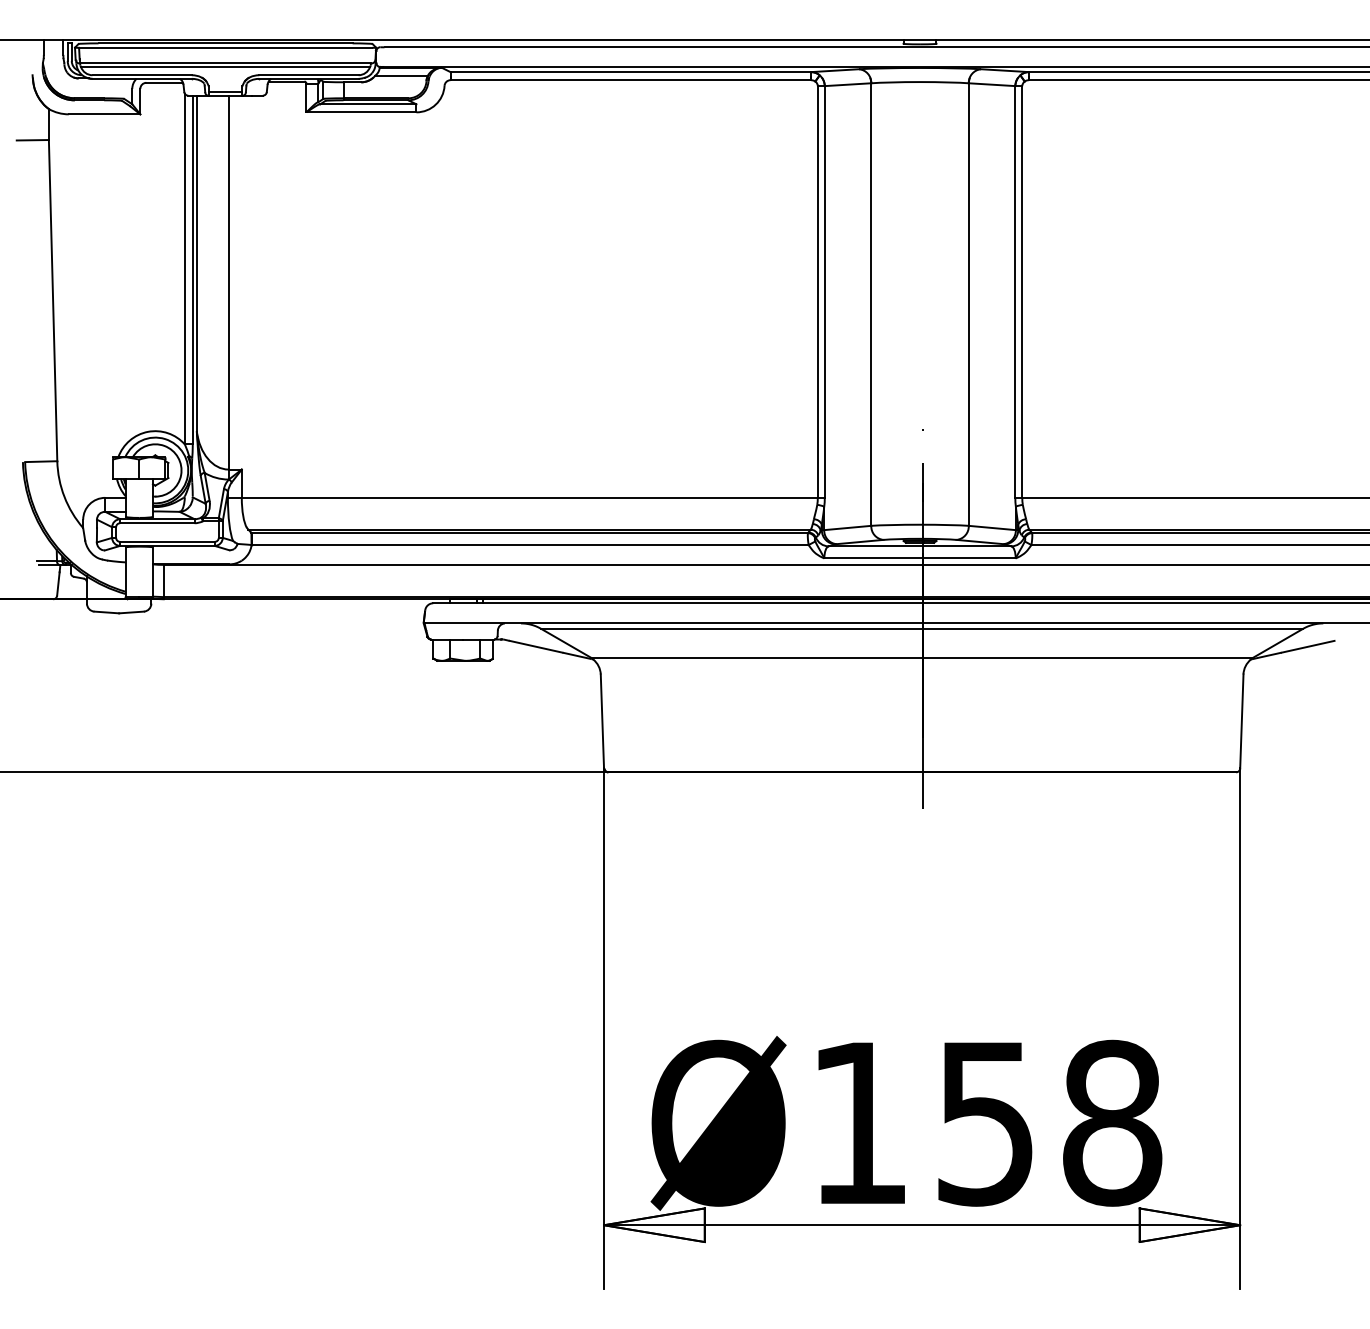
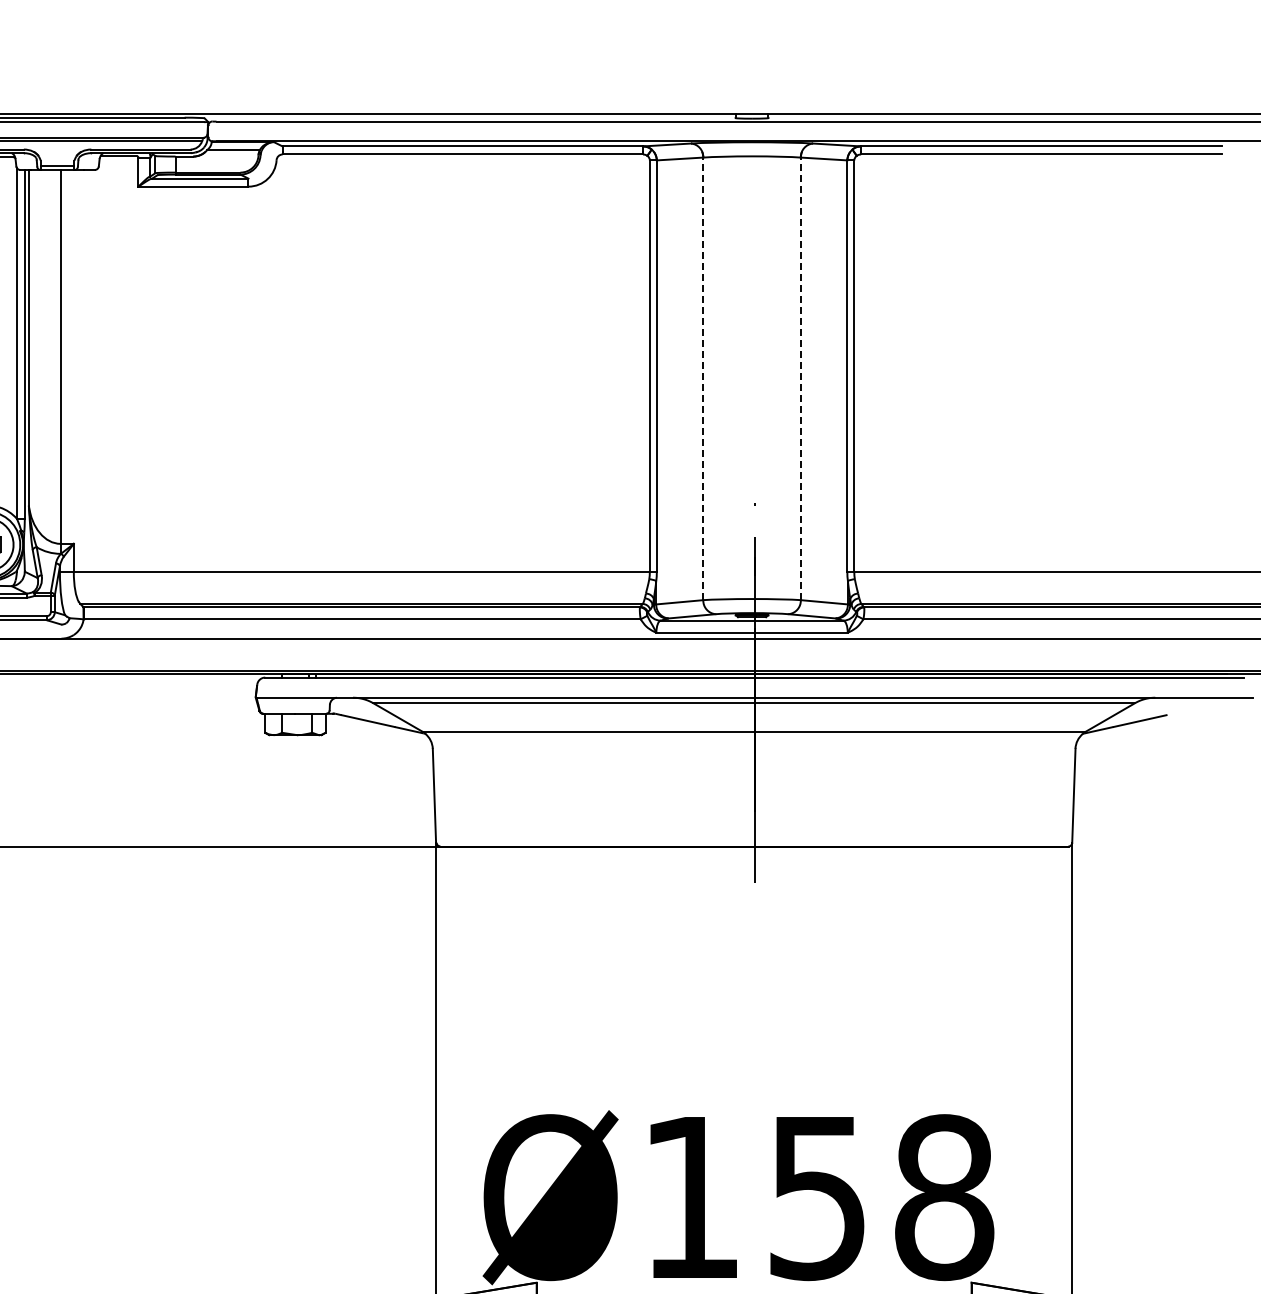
line: (871, 304) -> (703, 378), solid -> dashed
line: (968, 304) -> (800, 378), solid -> dashed

